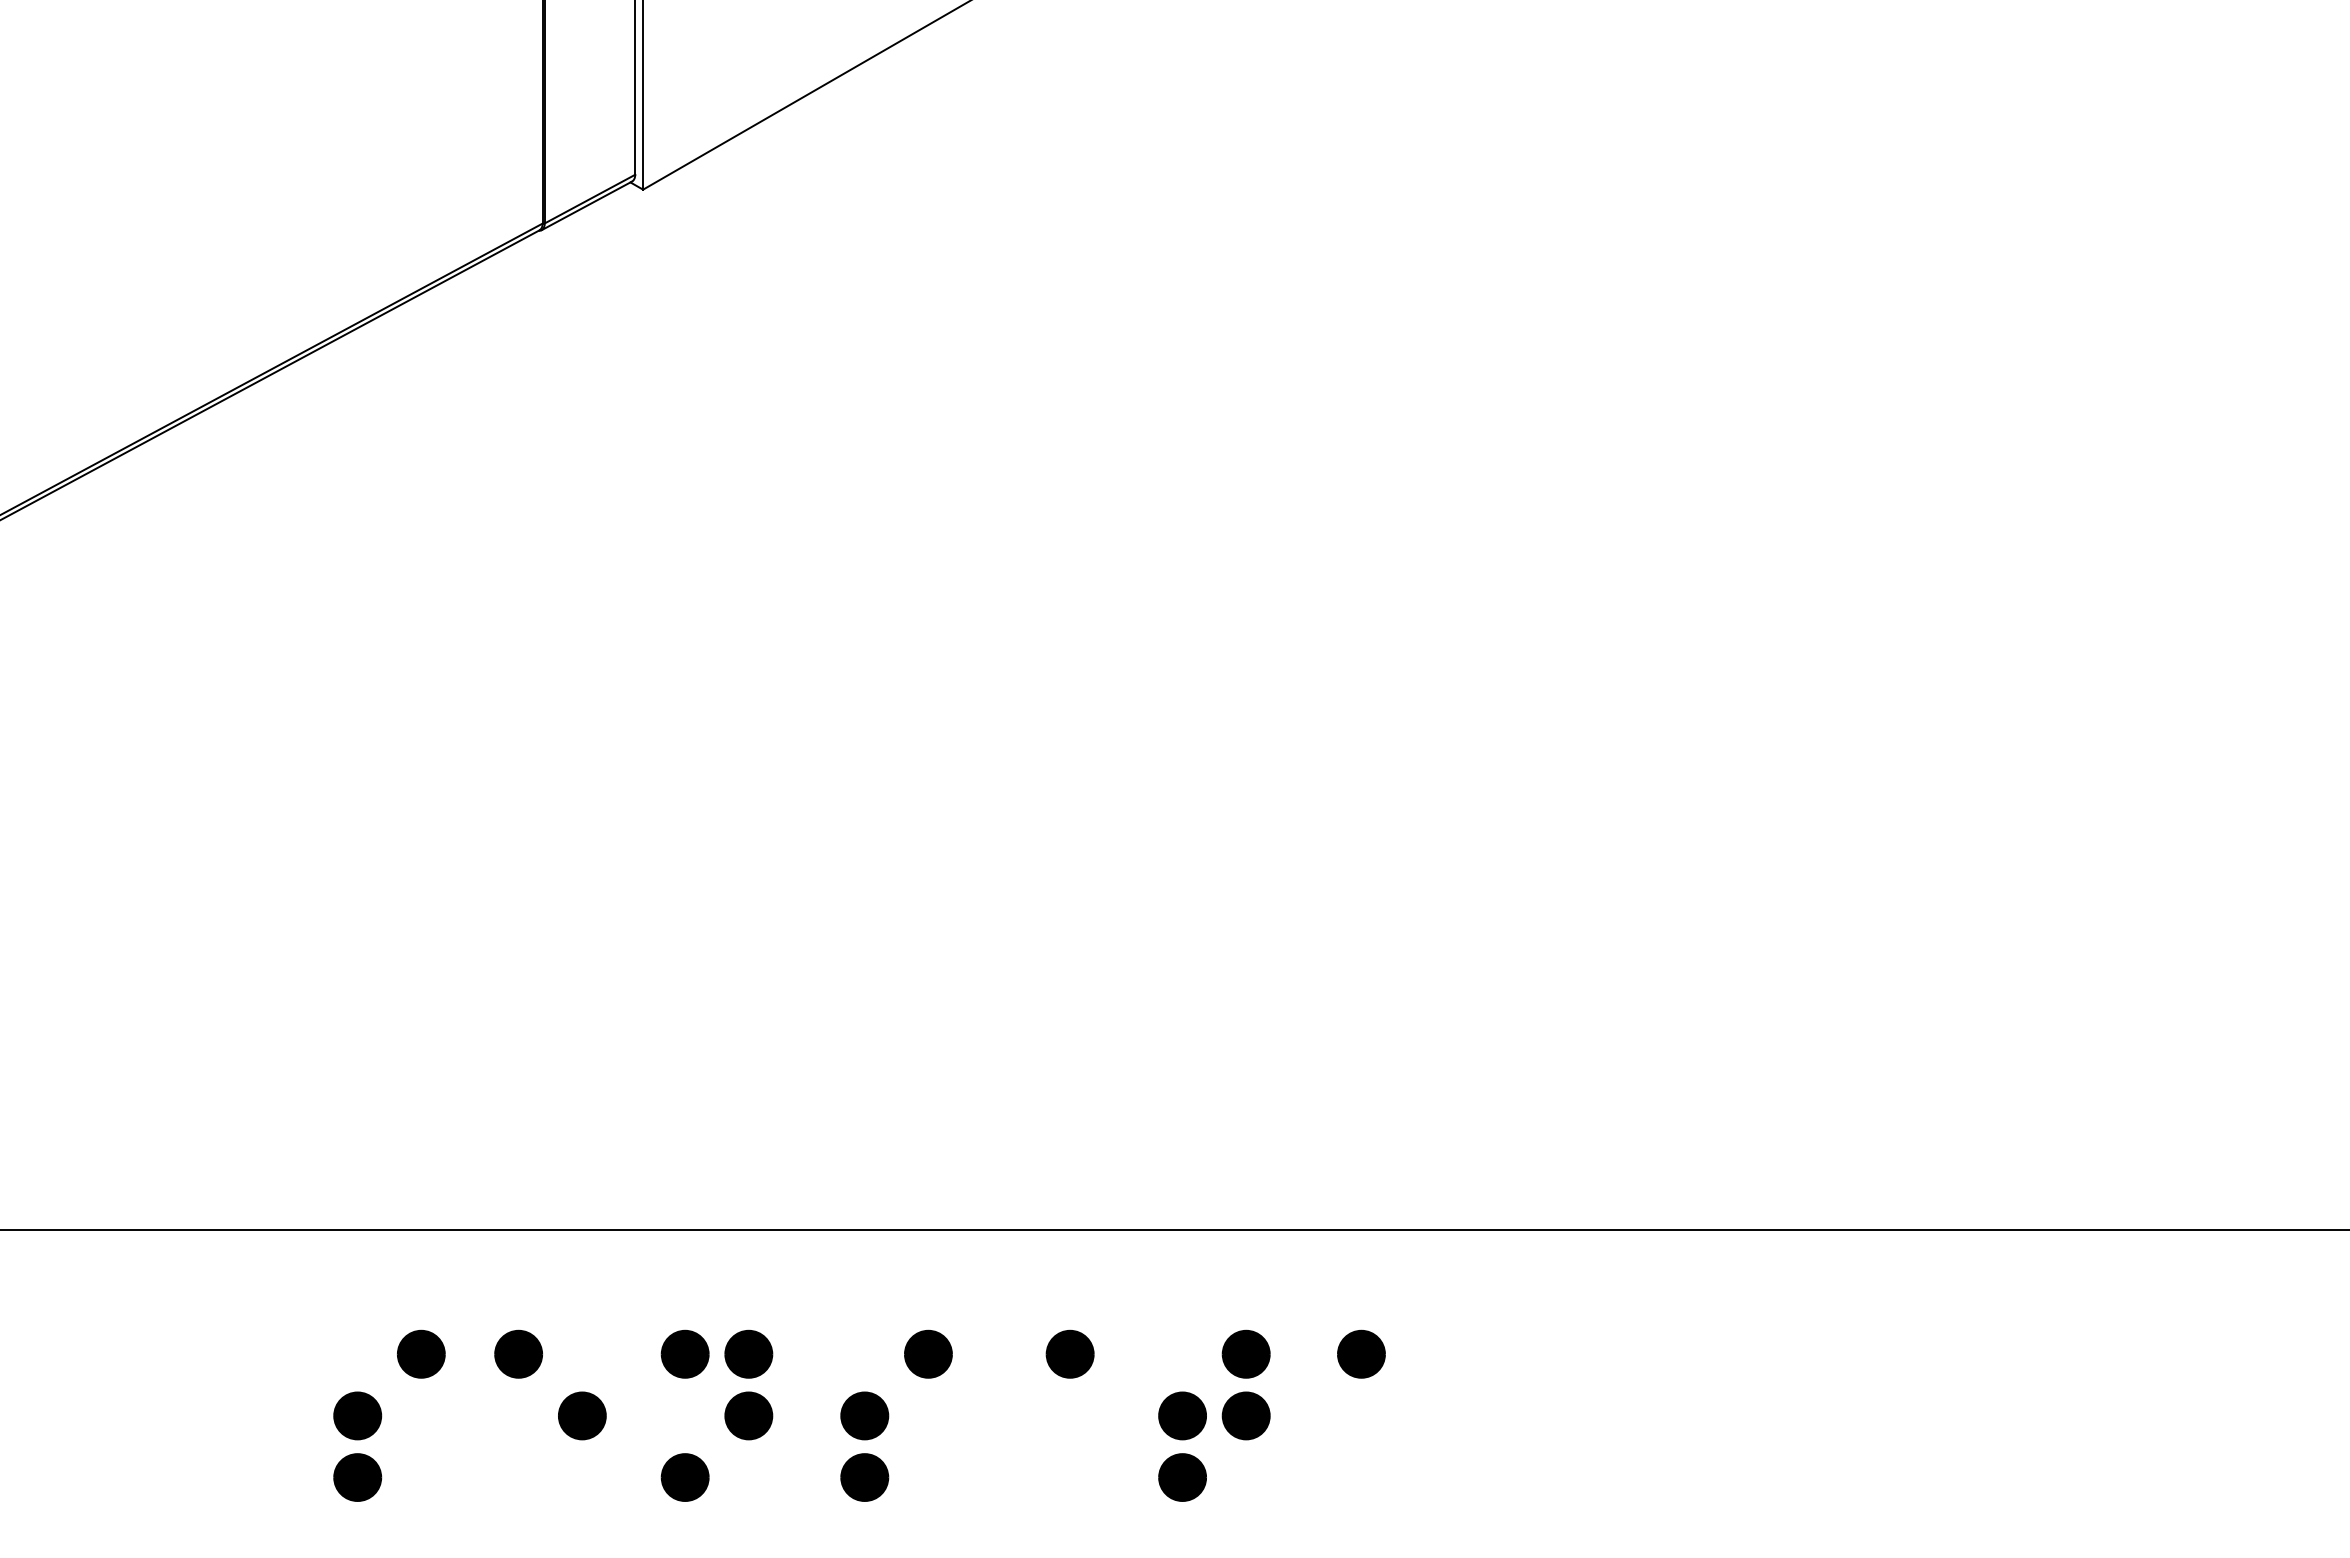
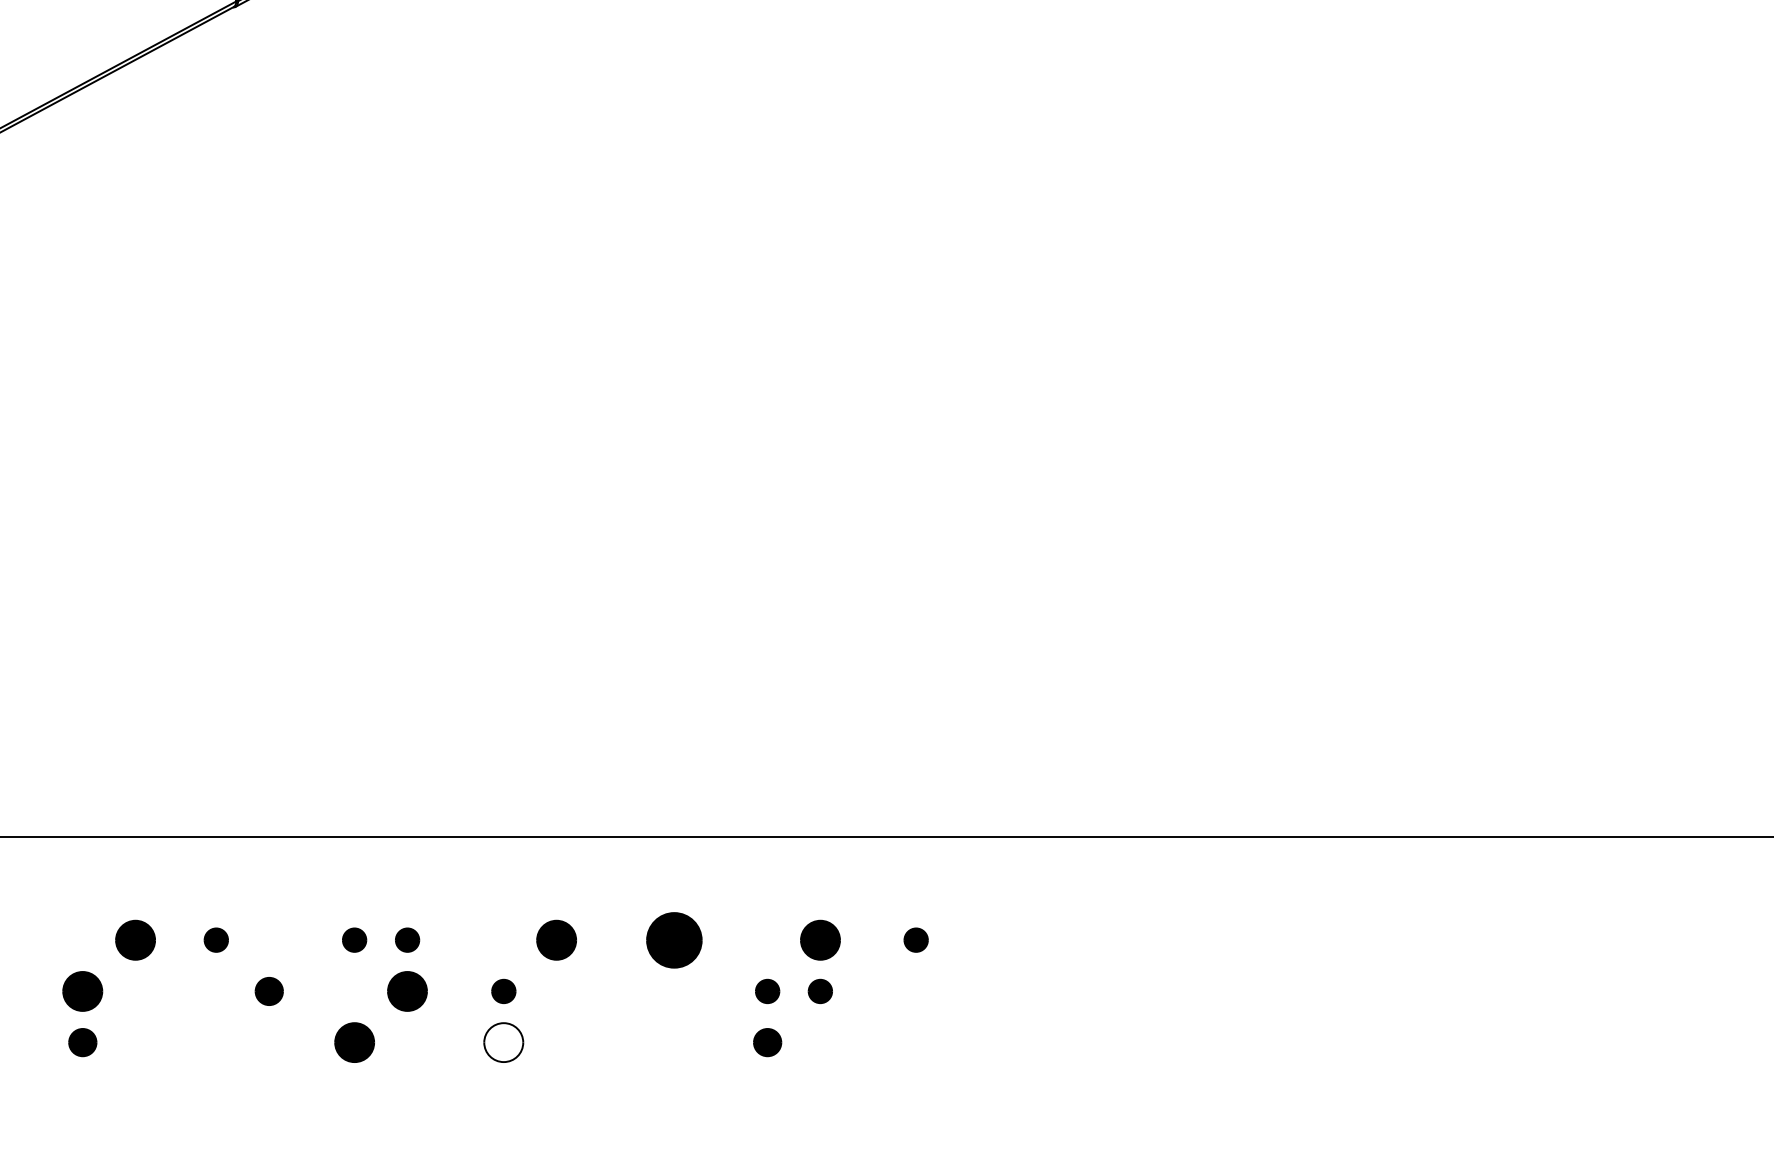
part: (518, 1353) -> (216, 939), size x0.6
part: (684, 1353) -> (354, 939), size x0.6
part: (748, 1353) -> (407, 939), size x0.6
part: (1069, 1353) -> (673, 939), size x1.4
part: (1361, 1353) -> (916, 939), size x0.6
part: (582, 1415) -> (269, 991), size x0.7
part: (864, 1415) -> (503, 991), size x0.6
part: (1182, 1415) -> (767, 991), size x0.6
part: (1245, 1415) -> (819, 991), size x0.6
part: (357, 1477) -> (82, 1042), size x0.7
fill: (864, 1477) -> (503, 1042), removed
part: (1182, 1477) -> (767, 1042), size x0.7

